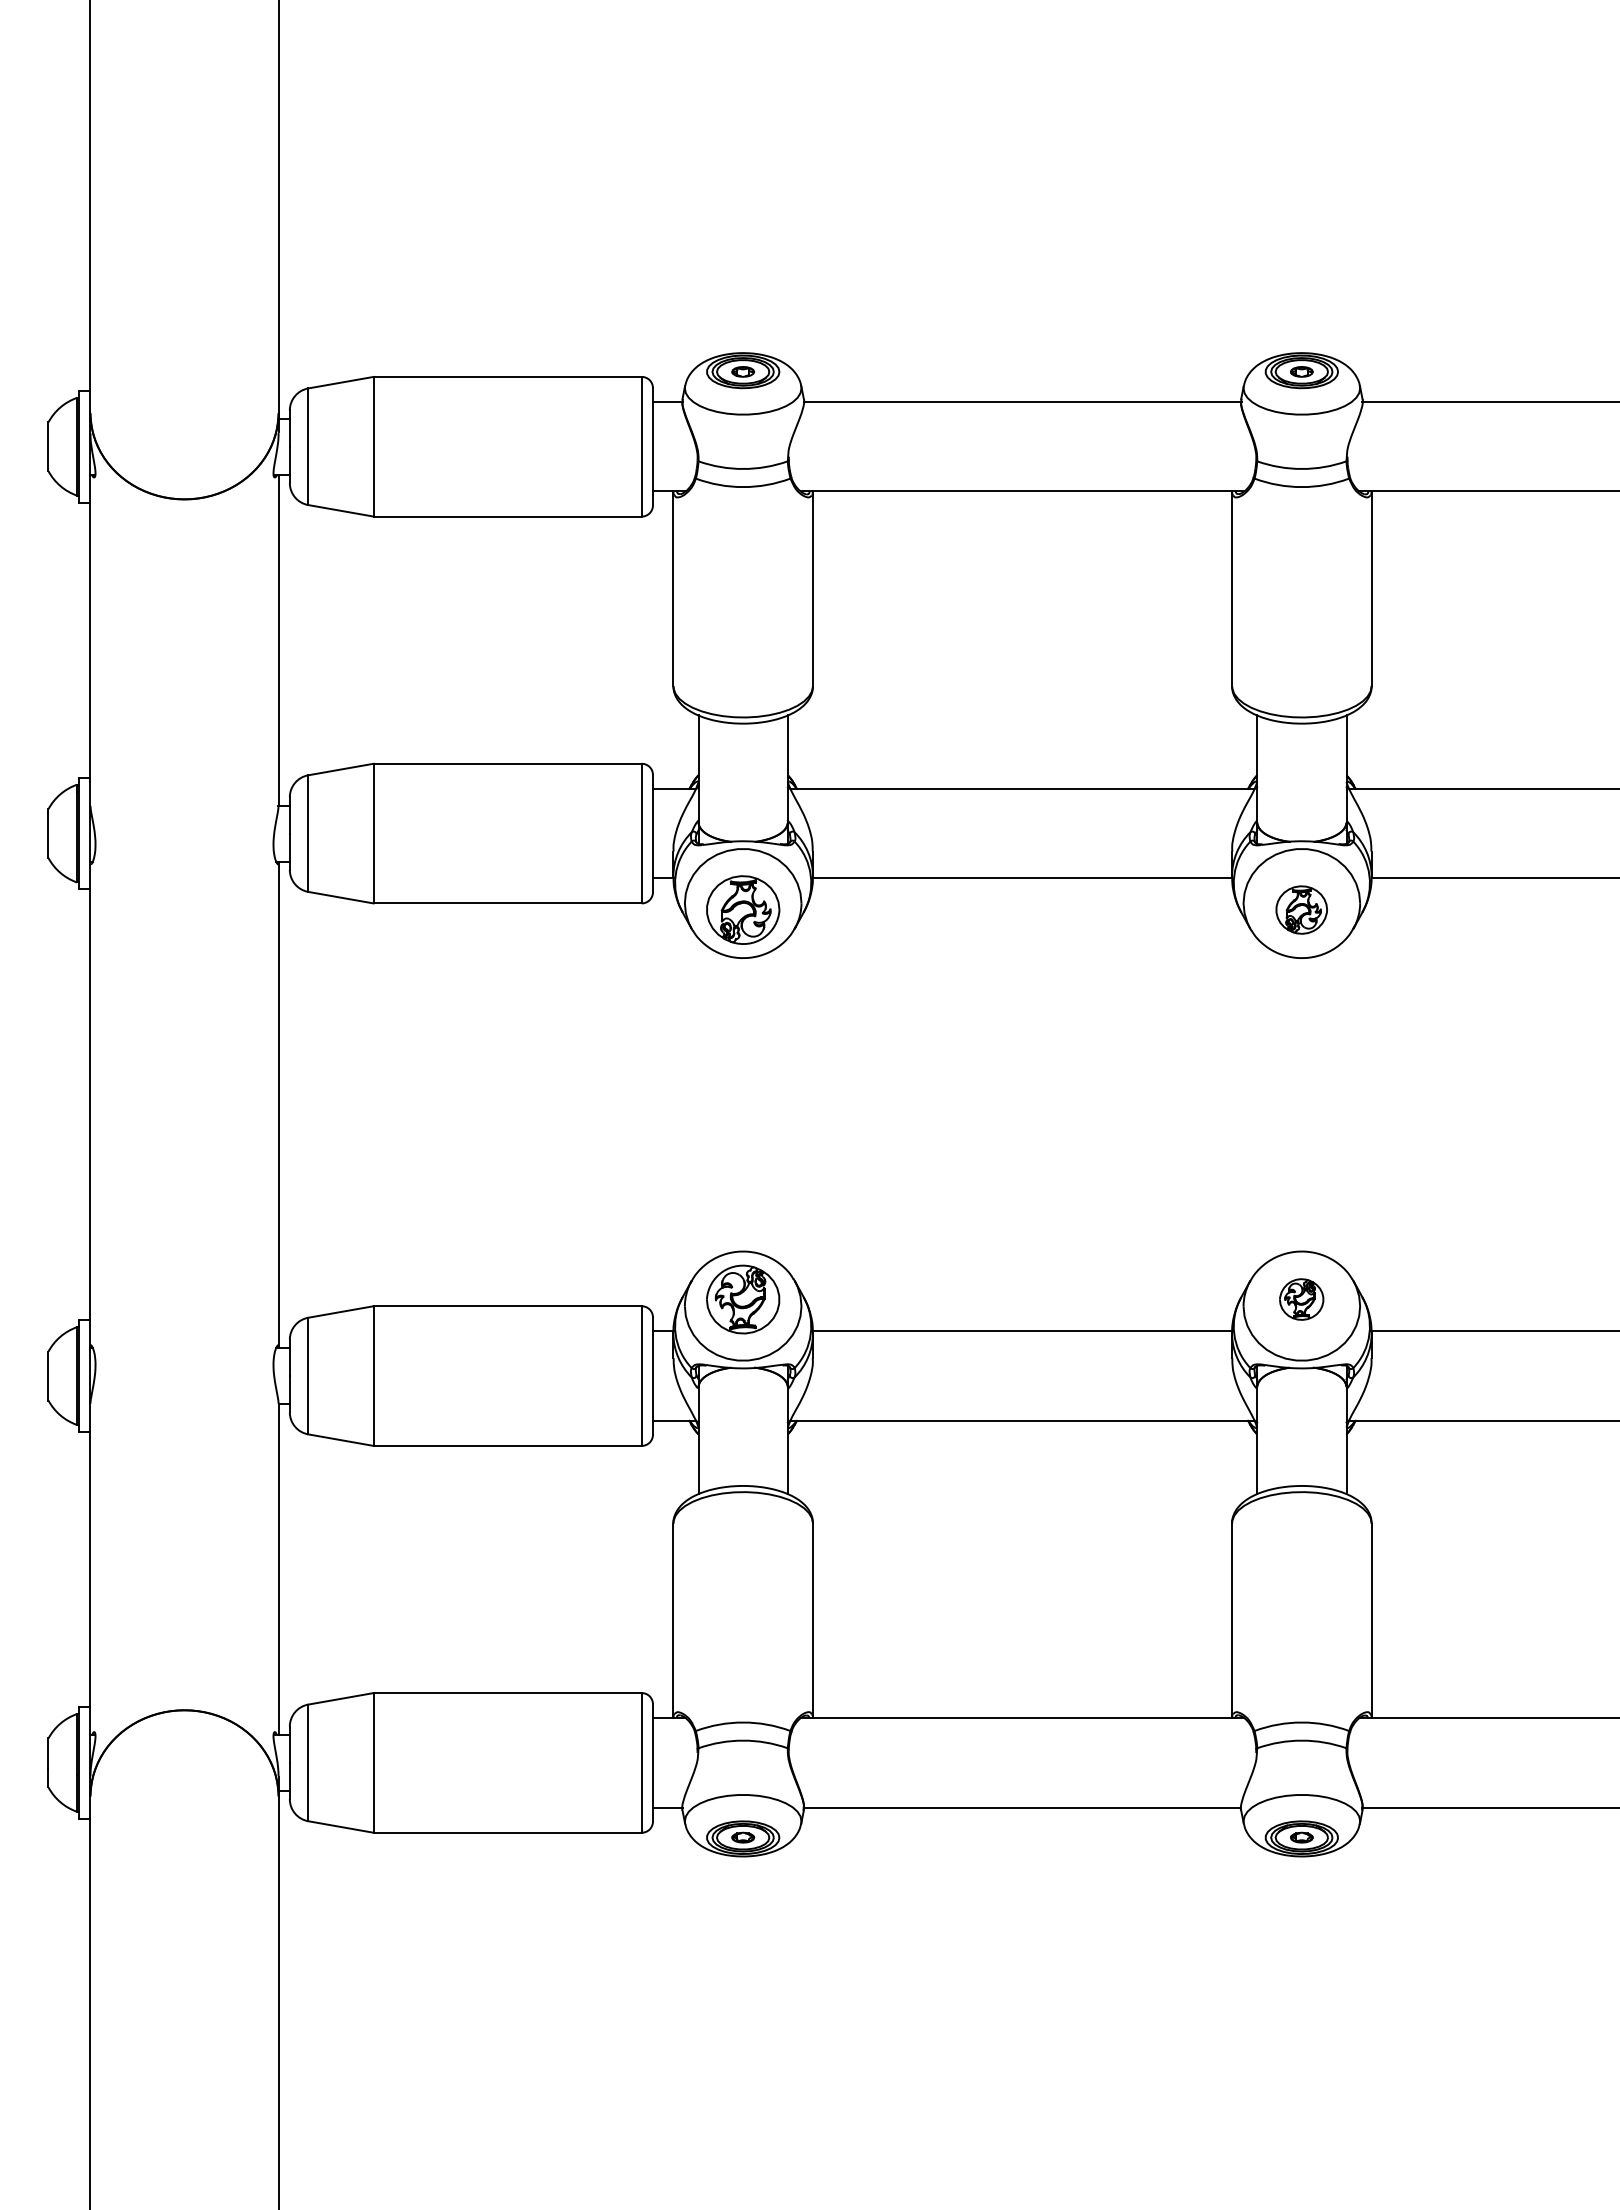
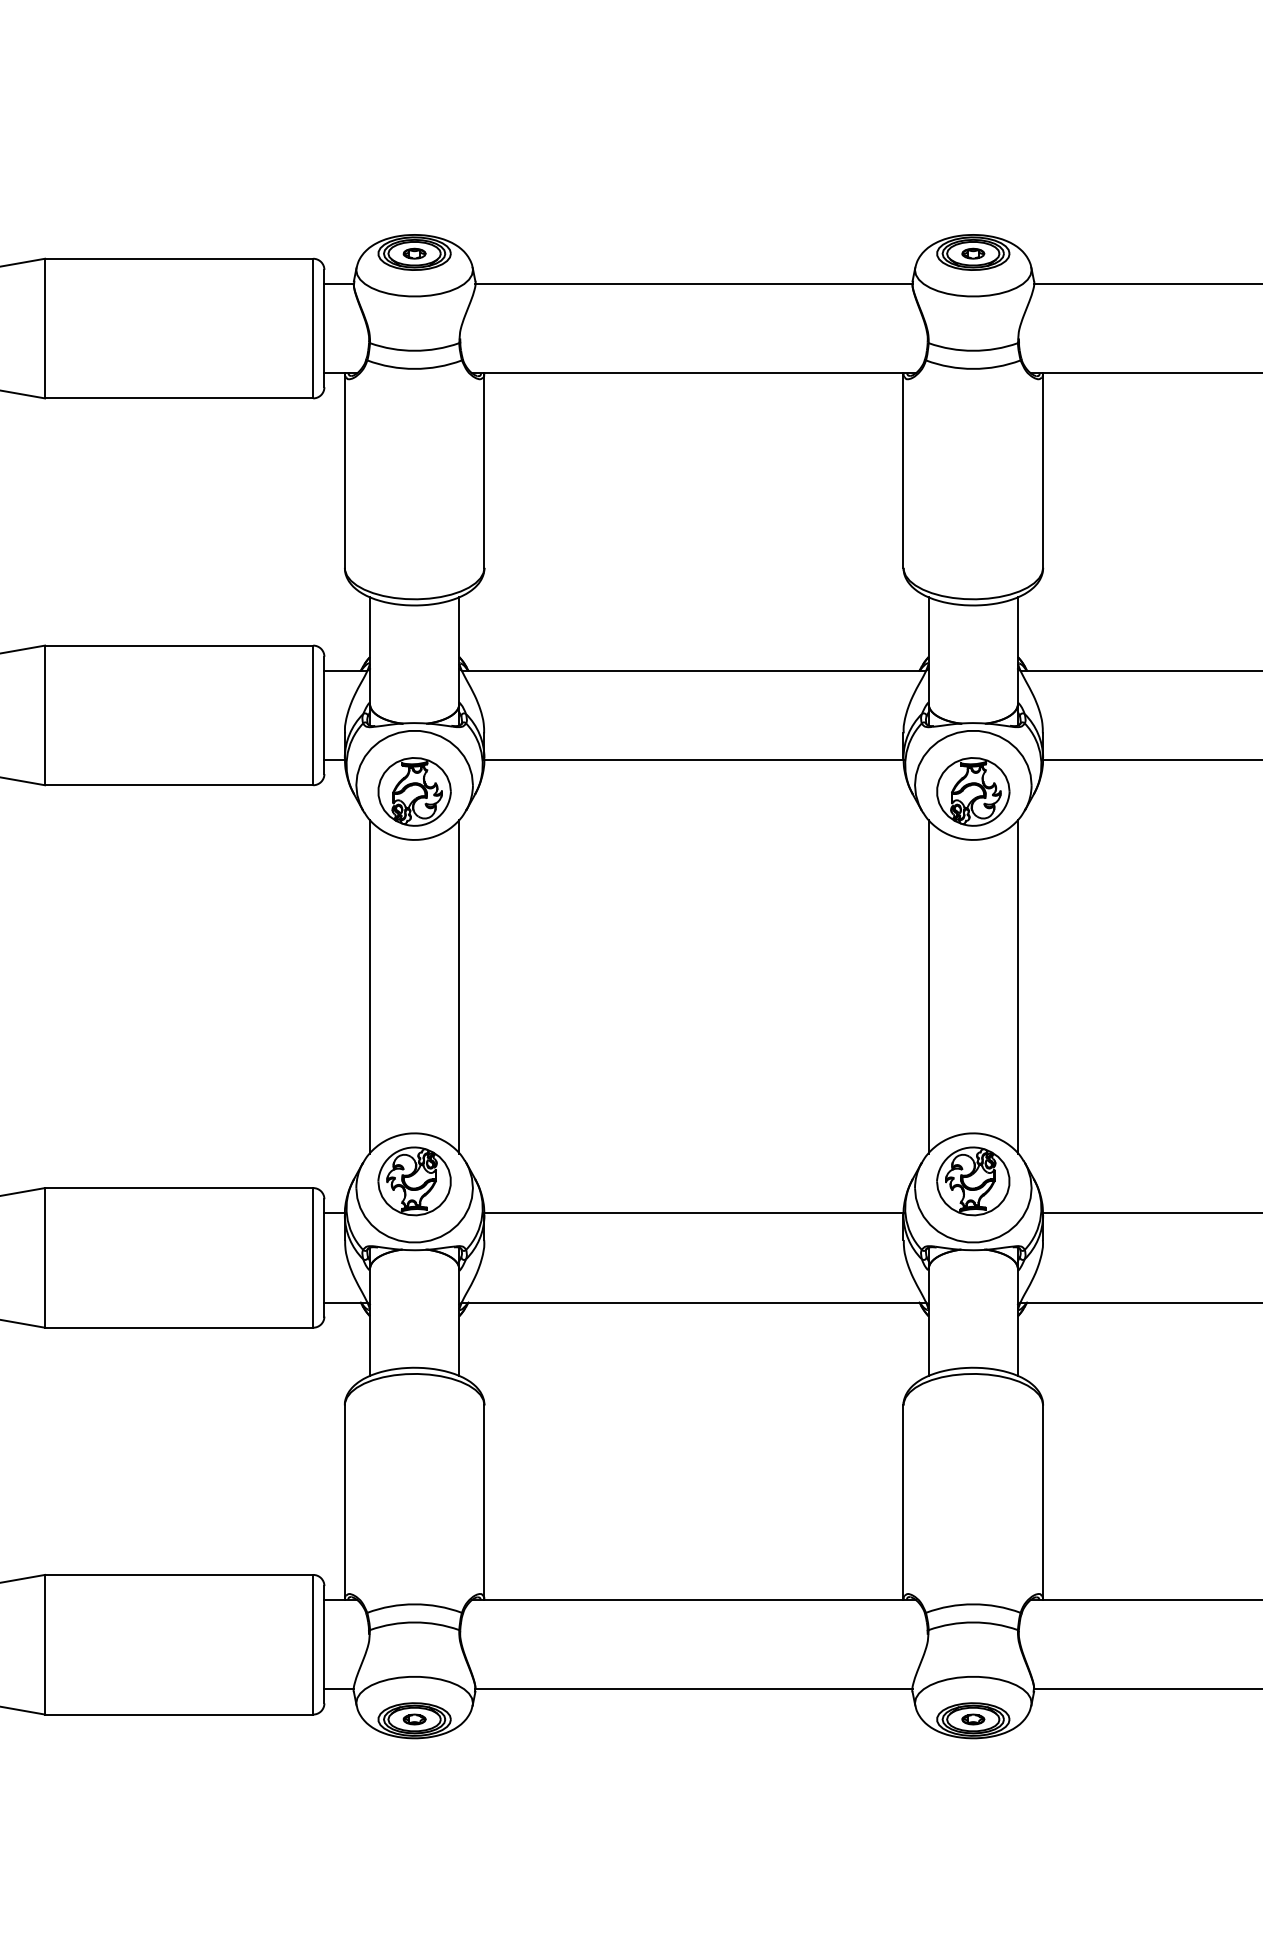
part: (1301, 909) -> (972, 791), size x1.43
line: (698, 1104) -> (369, 986), added
line: (787, 1104) -> (458, 986), added
line: (1257, 1104) -> (928, 986), added
line: (1346, 1104) -> (1017, 986), added
part: (1301, 1299) -> (972, 1181), size x1.67

